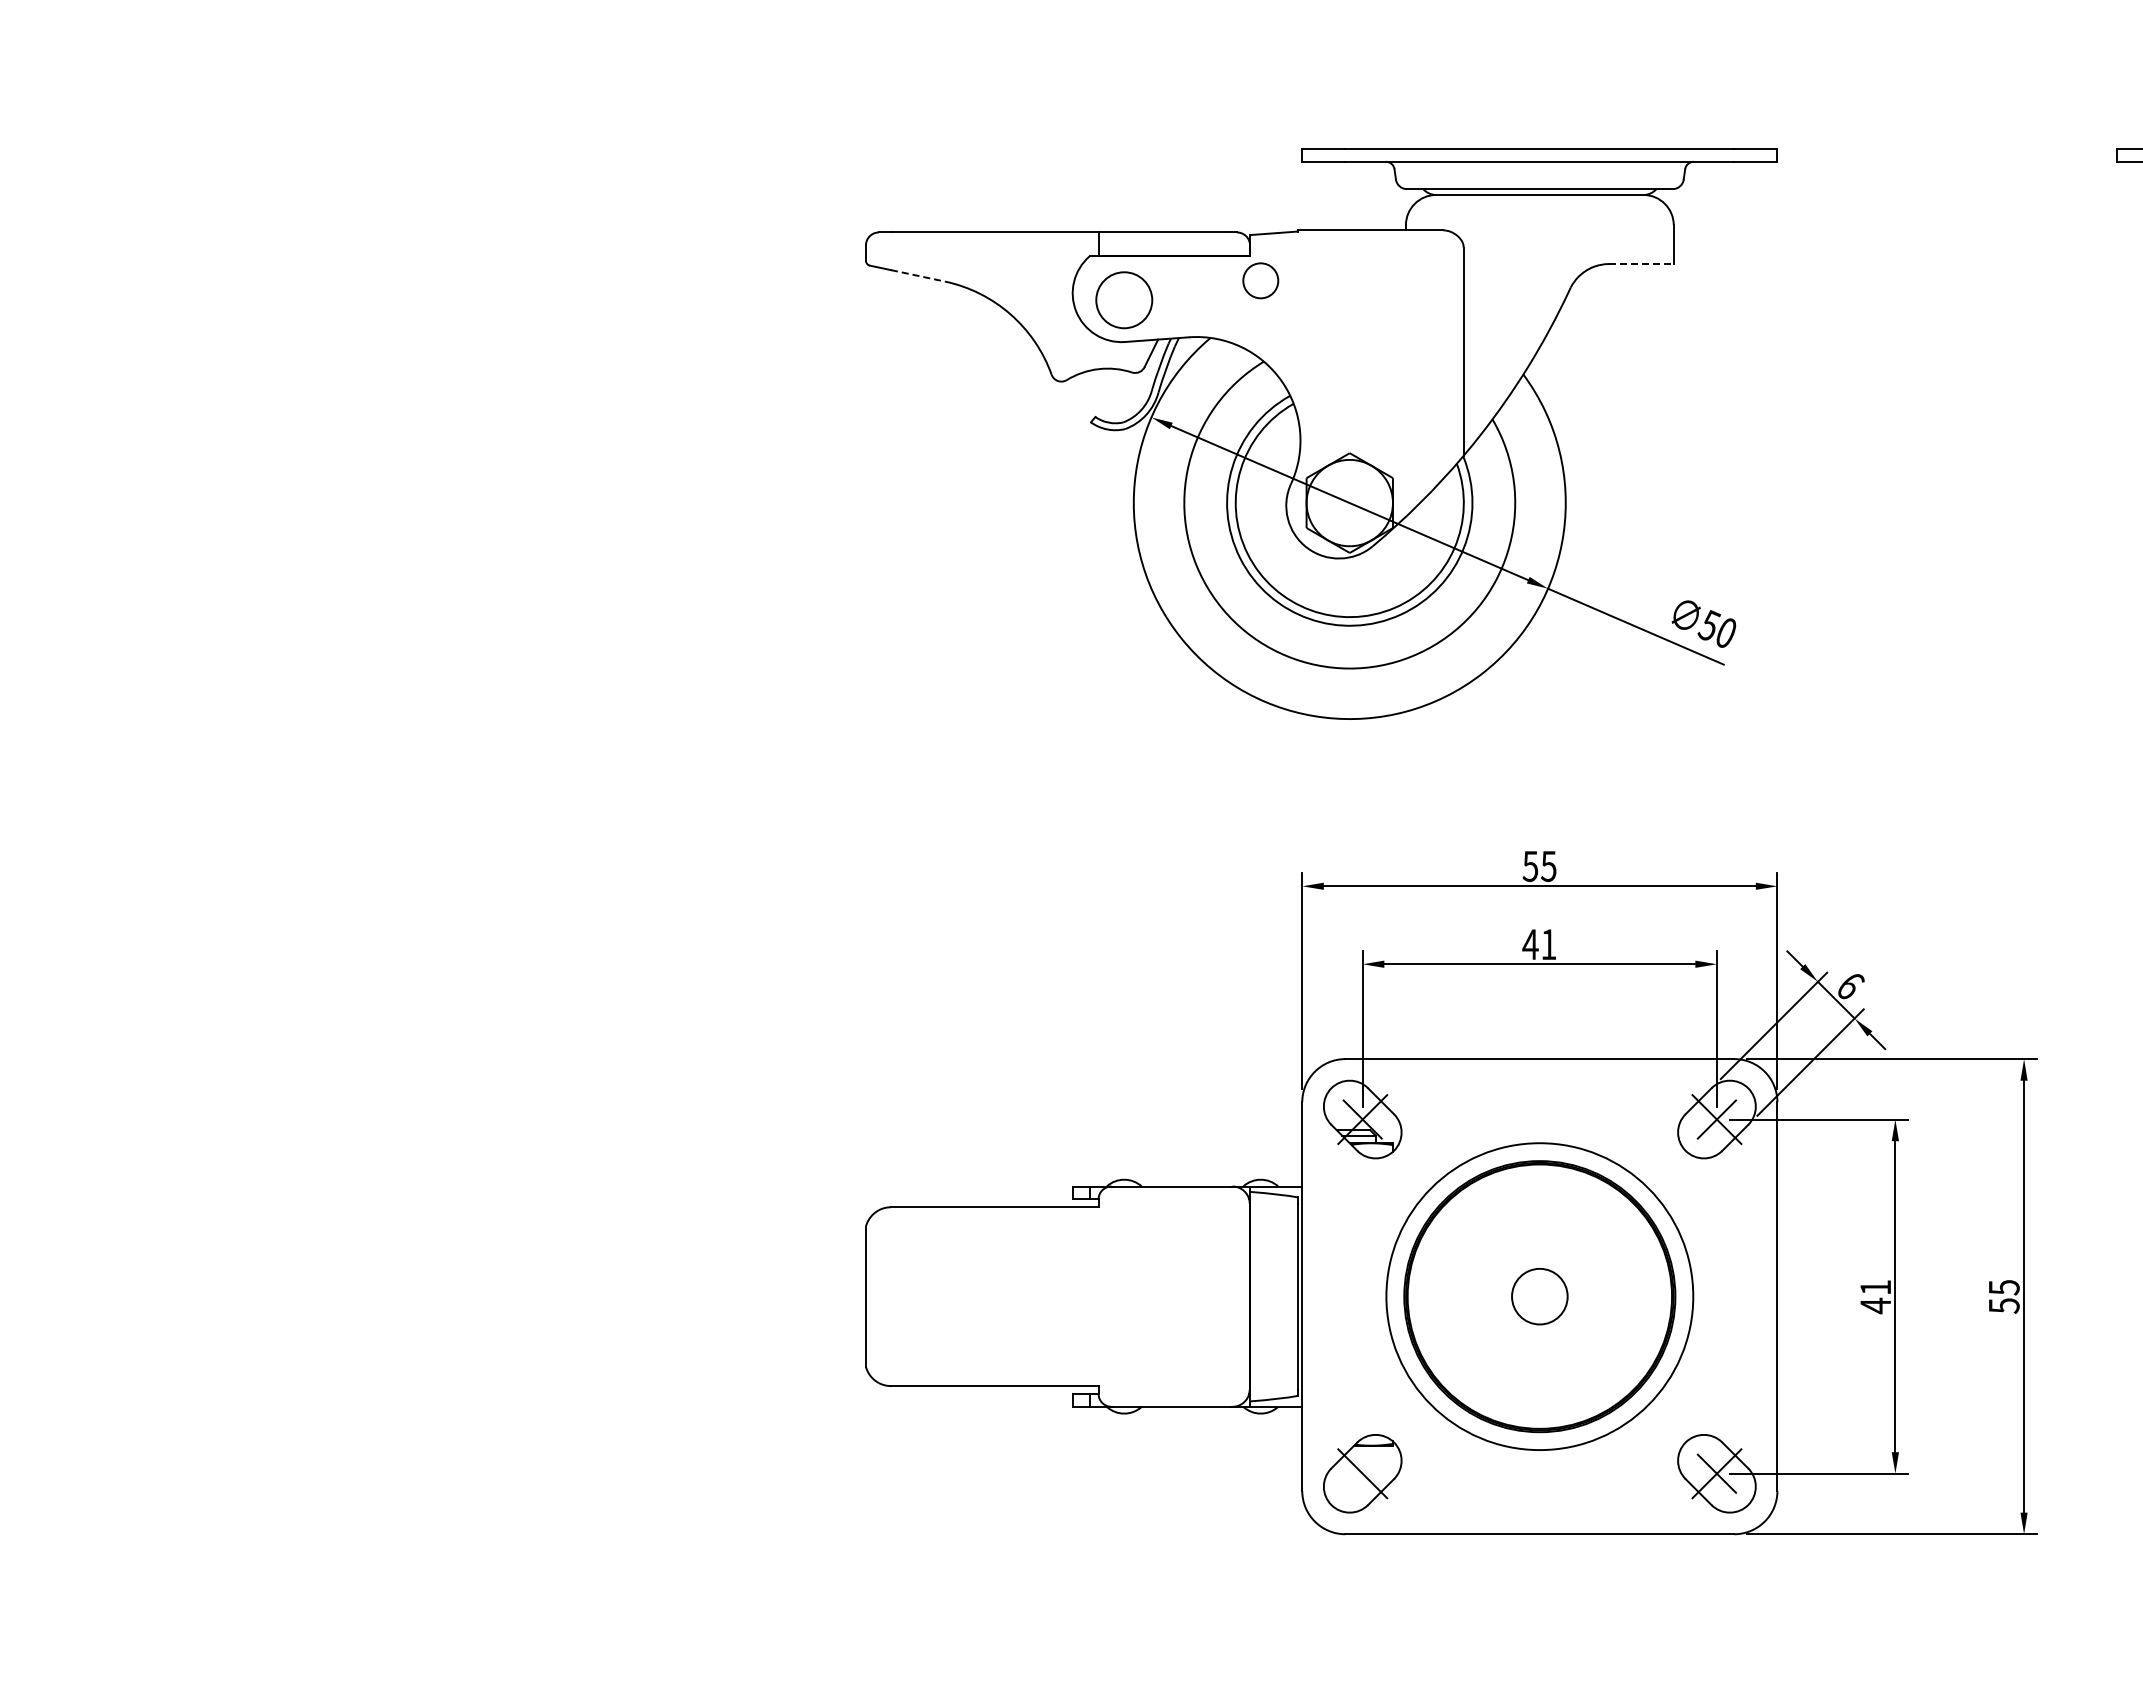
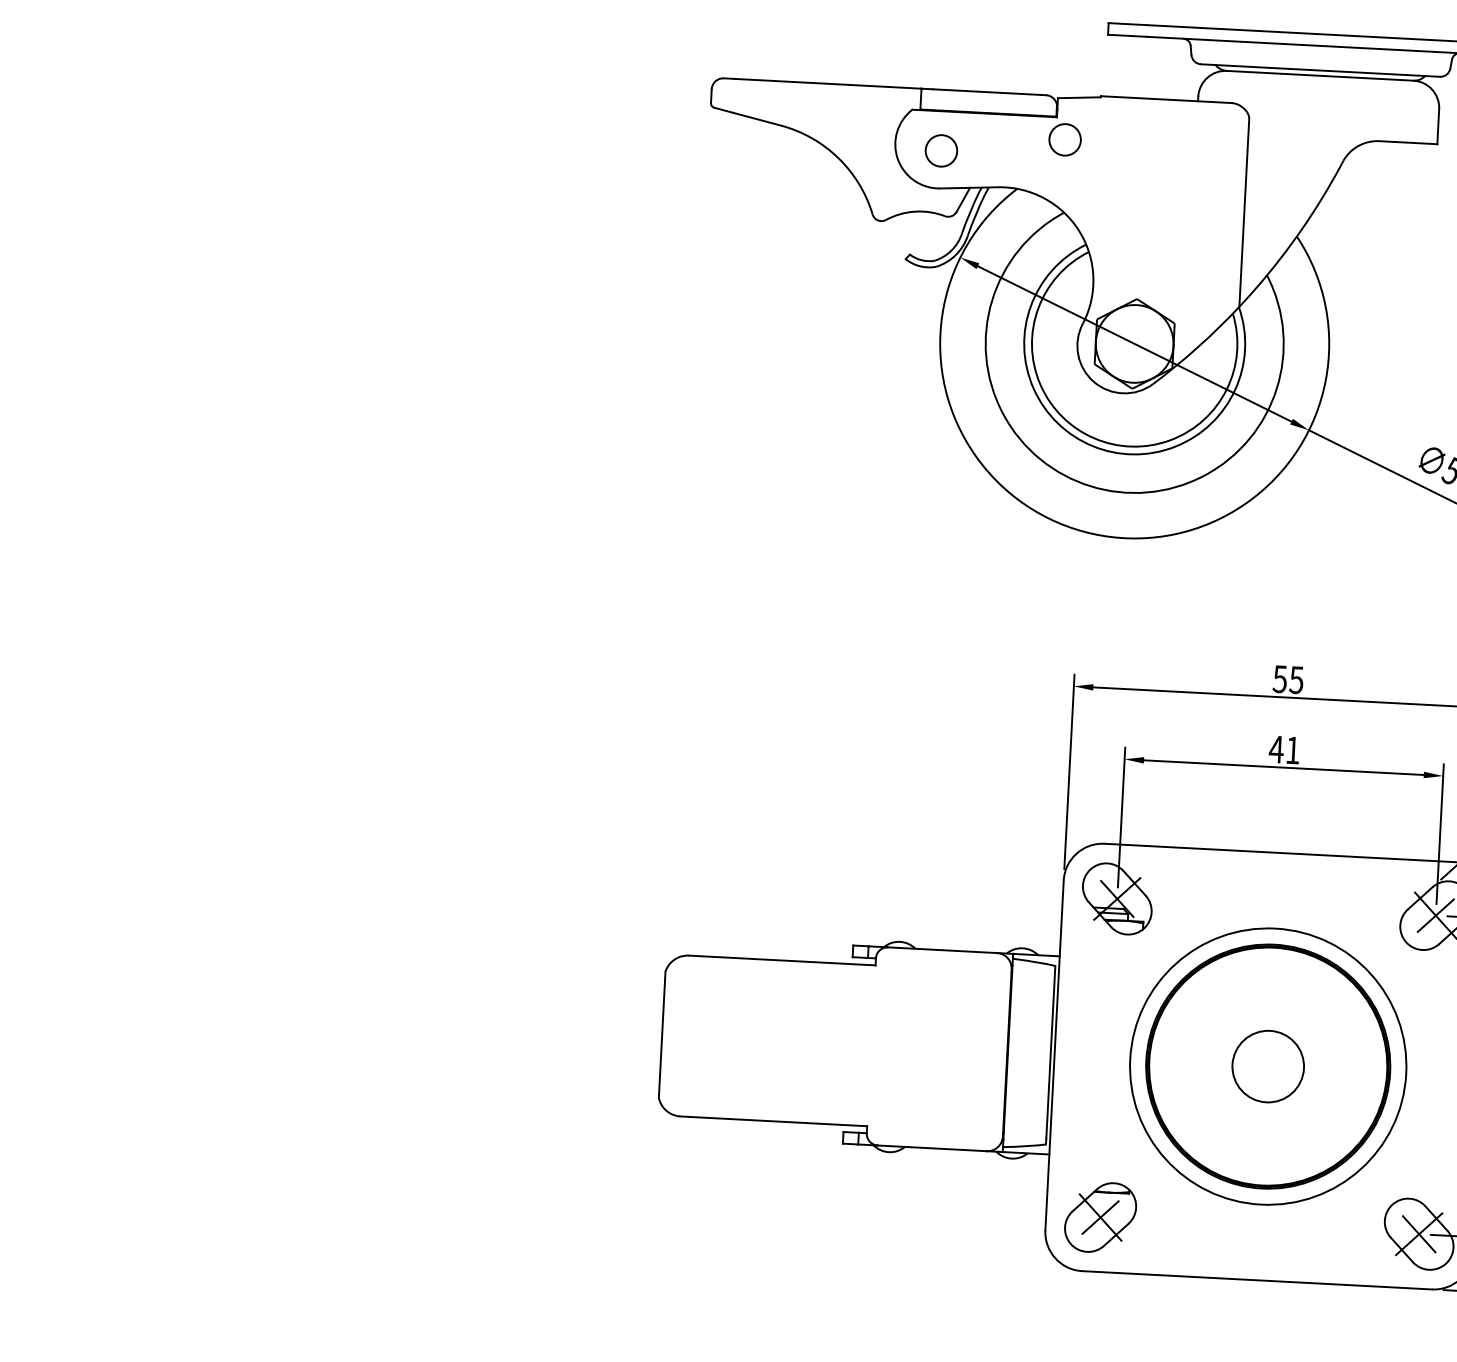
line: (1641, 264) -> (1408, 143), dashed -> solid
line: (918, 275) -> (757, 118), dashed -> solid
circle: (1123, 299) -> (940, 150), size x0.62
circle: (1539, 1296) -> (1267, 1066), size x1.43
line: (1362, 1473) -> (1100, 1217), added

